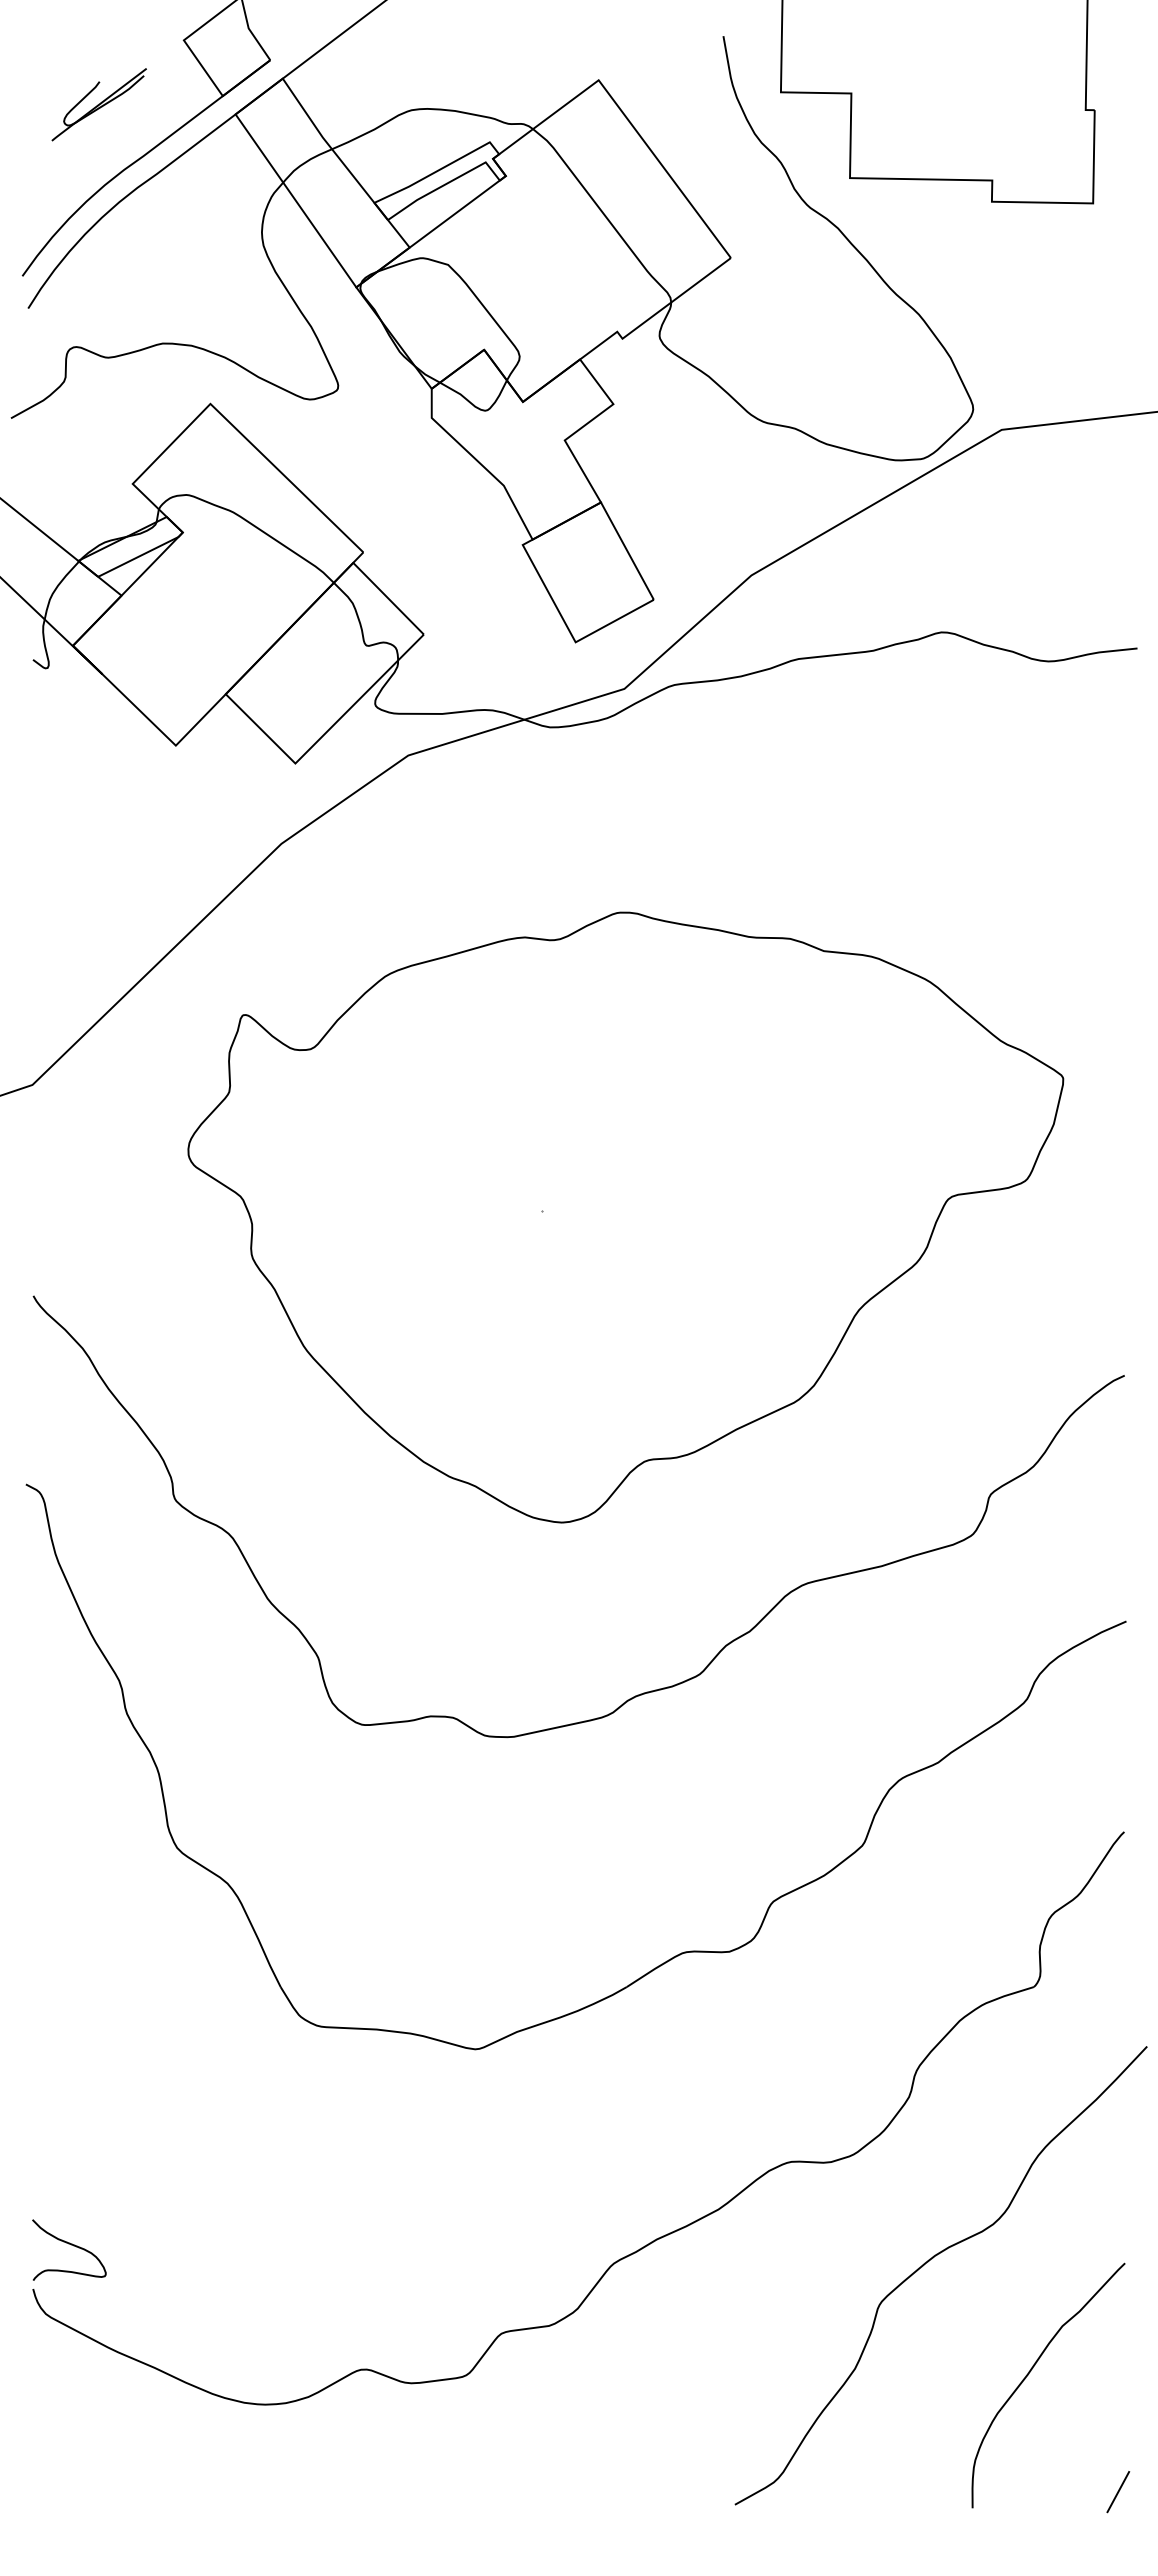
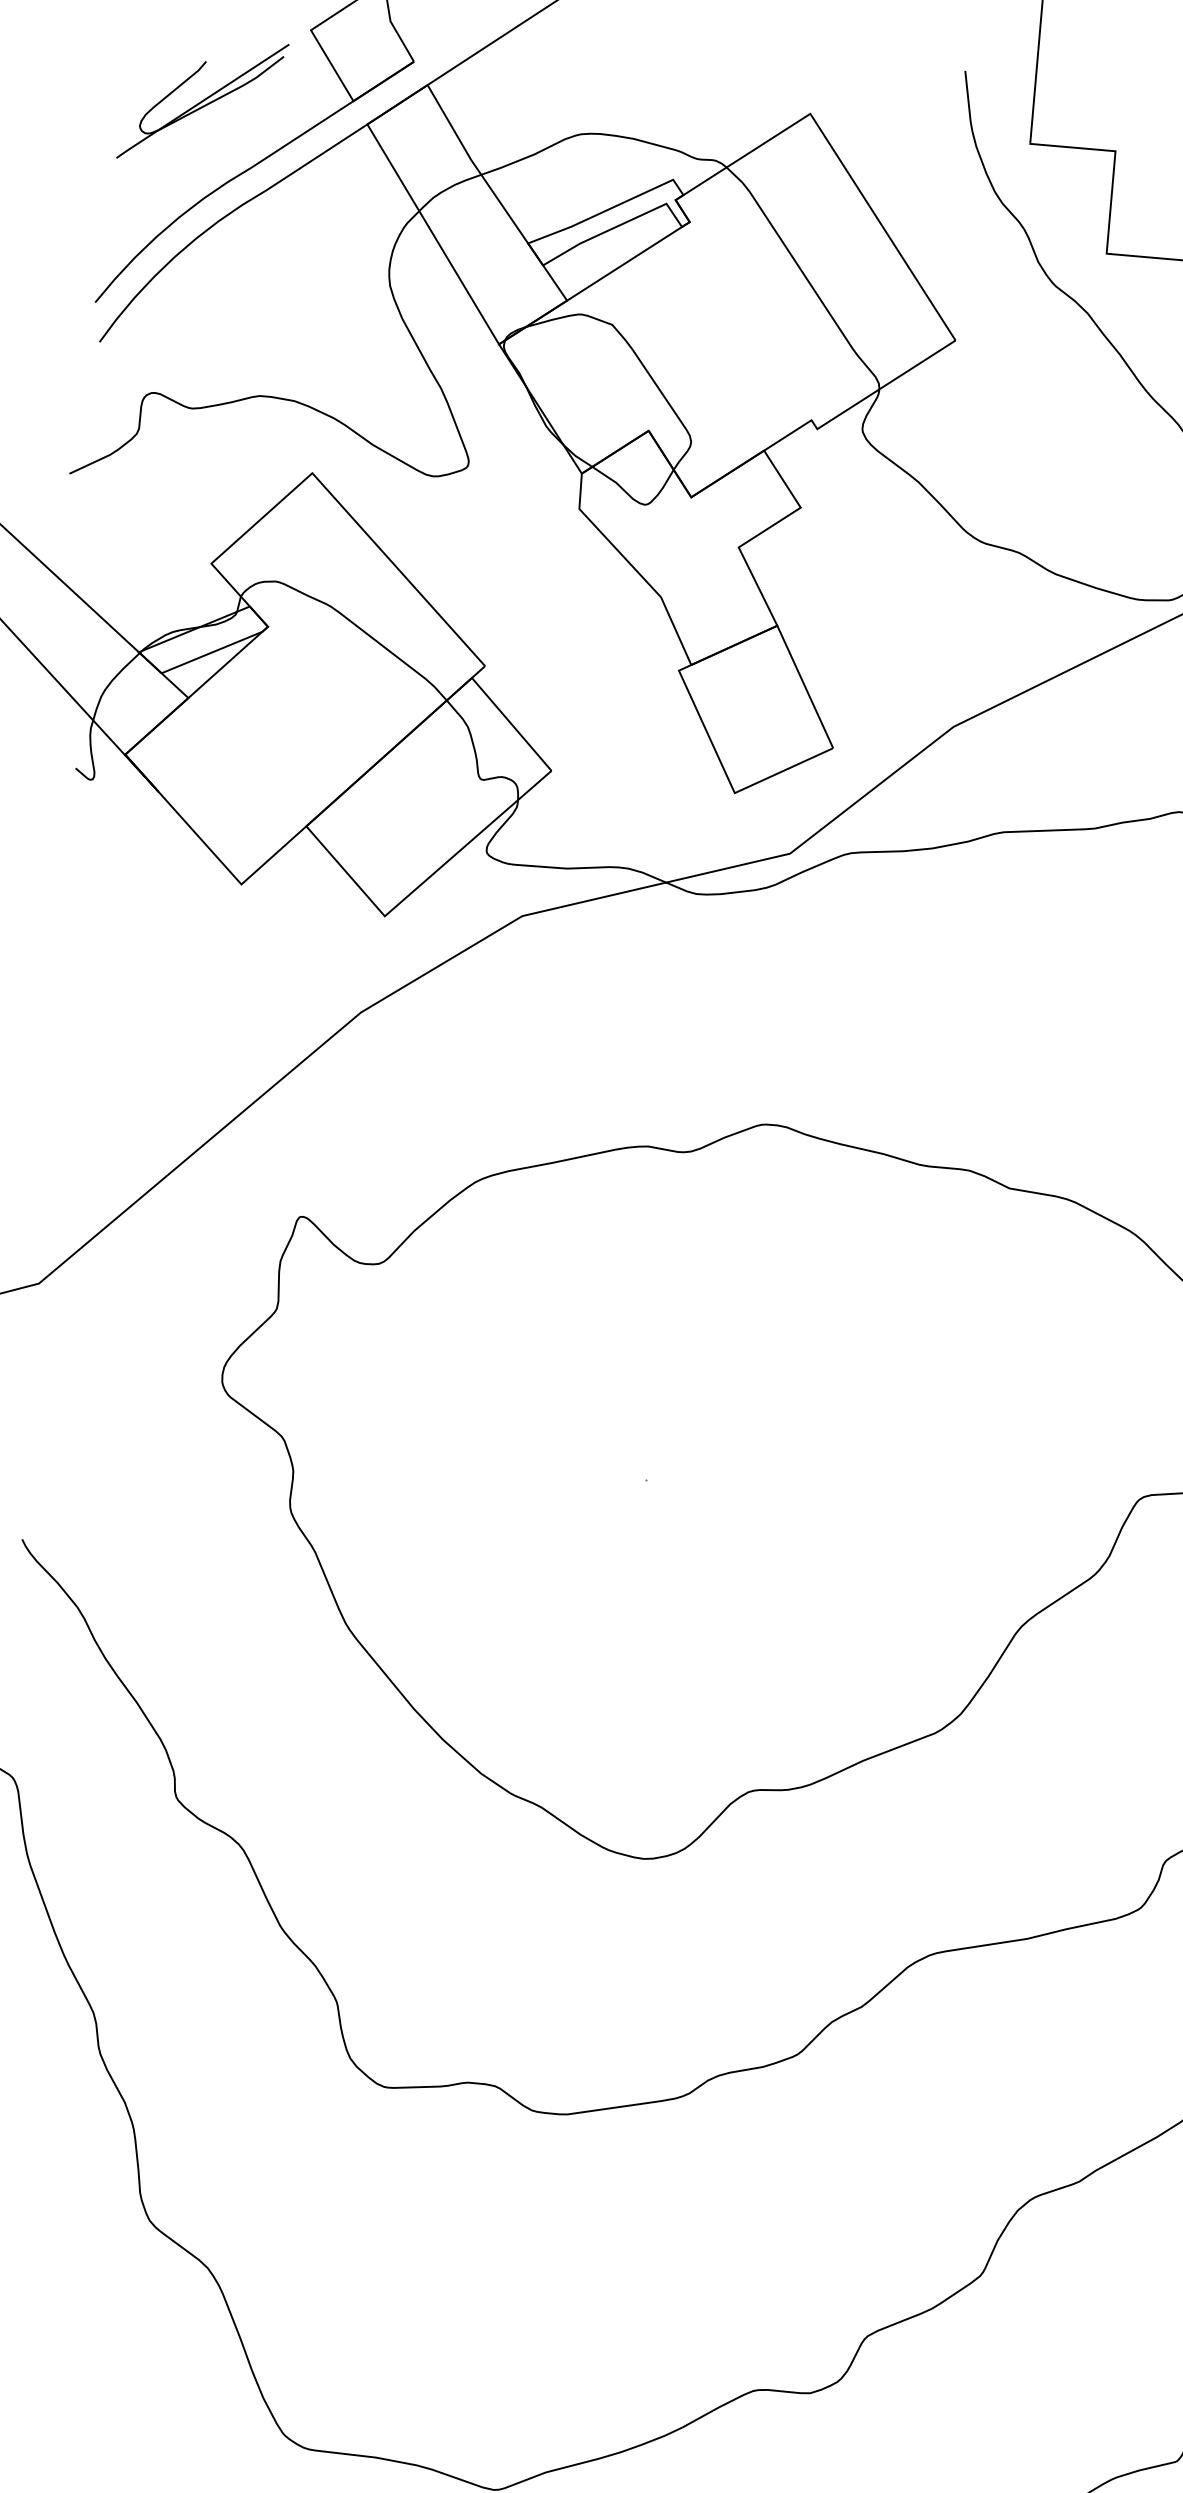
part: (99, 104) -> (203, 100), size x1.43

